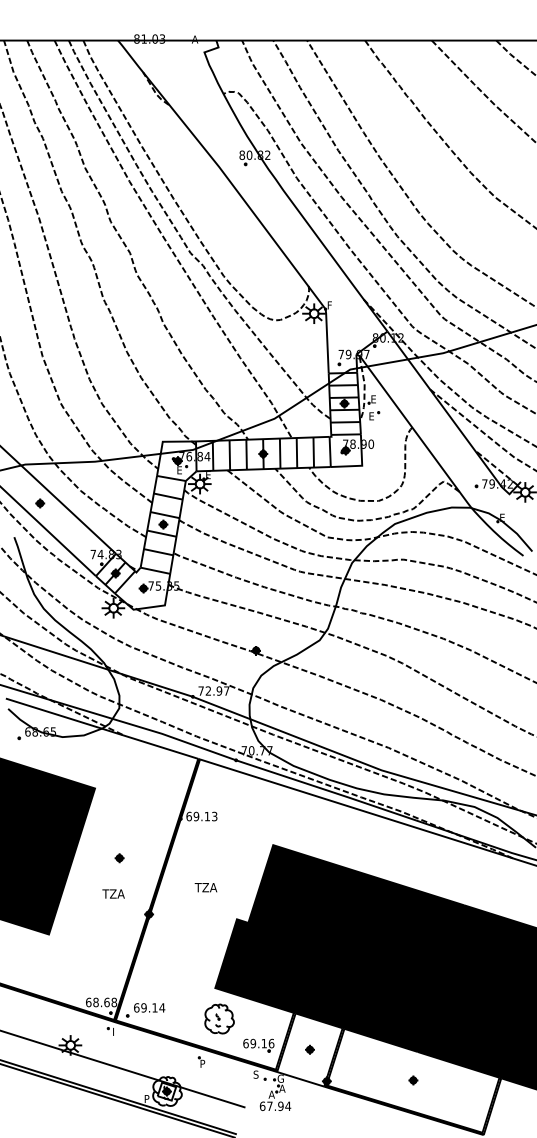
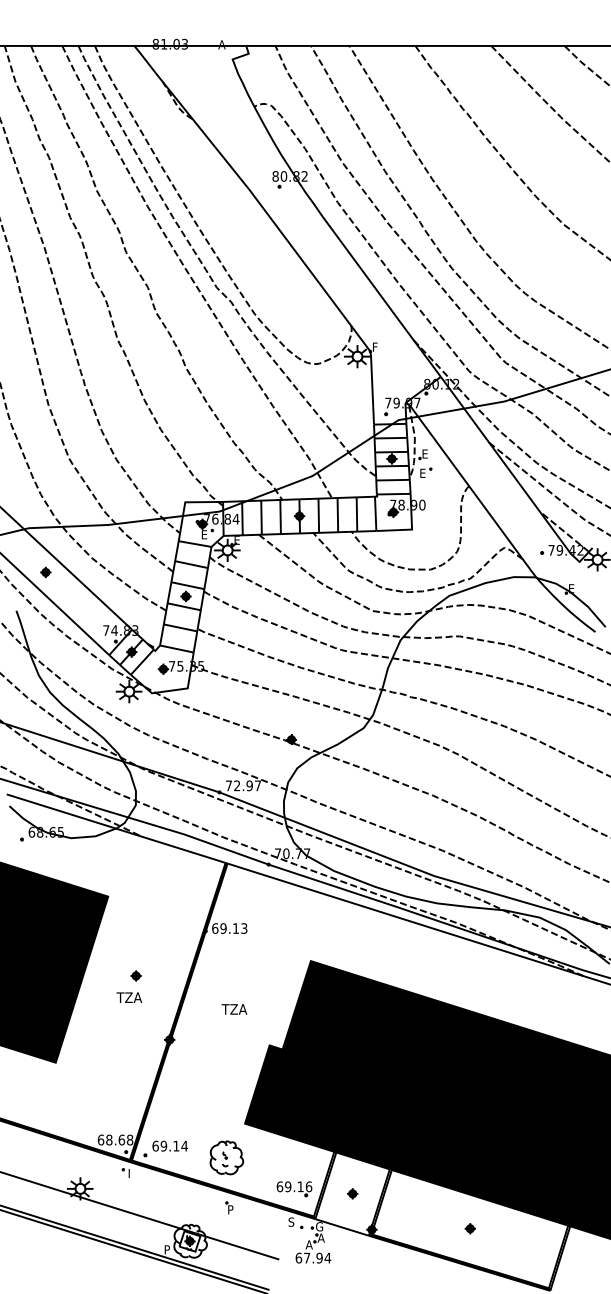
text: (113, 893) -> (129, 997), moved
part: (219, 1018) -> (226, 1157), moved

